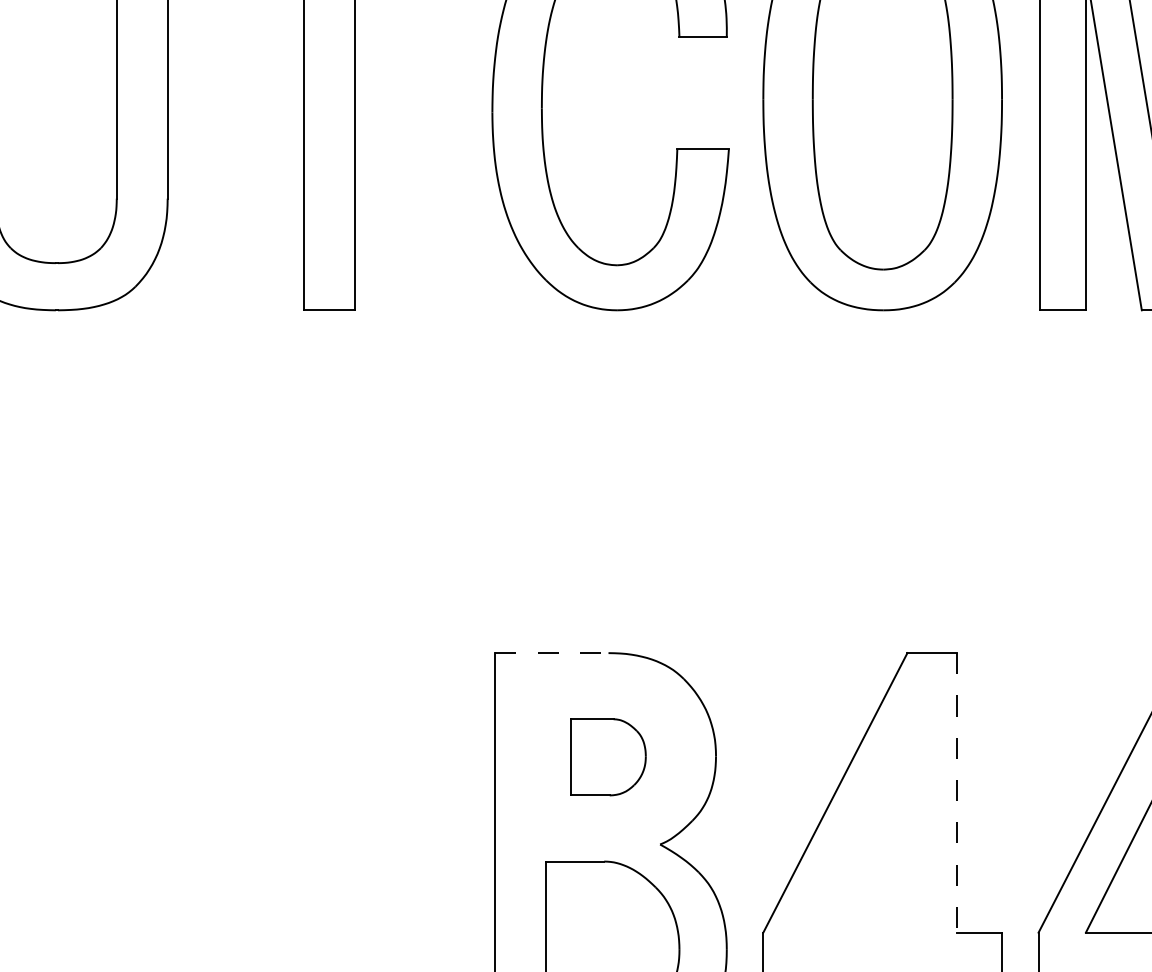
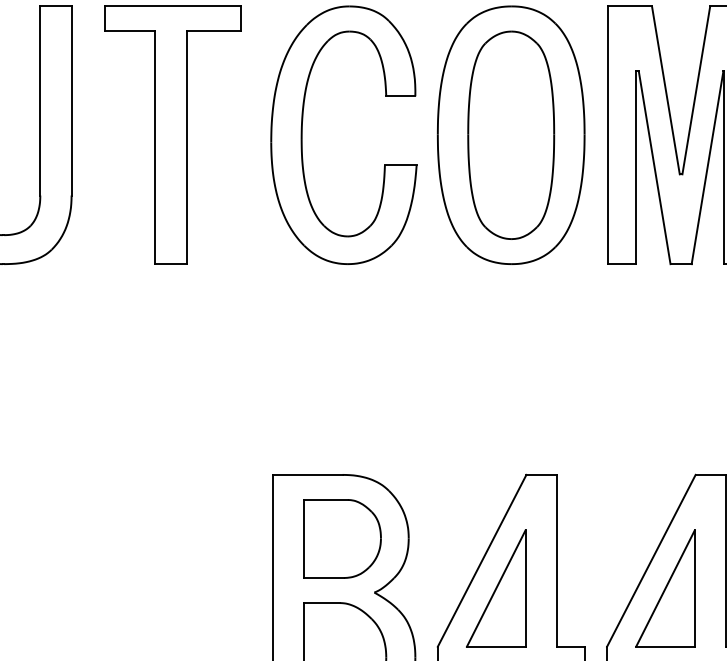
line: (551, 652) -> (307, 474), dashed -> solid
part: (608, 756) -> (342, 538), size x1.67
line: (956, 792) -> (556, 560), dashed -> solid
part: (858, 837) -> (496, 588), added

